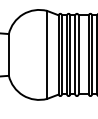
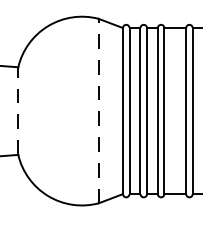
line: (8, 54) -> (17, 110), solid -> dashed
line: (47, 54) -> (99, 110), solid -> dashed

